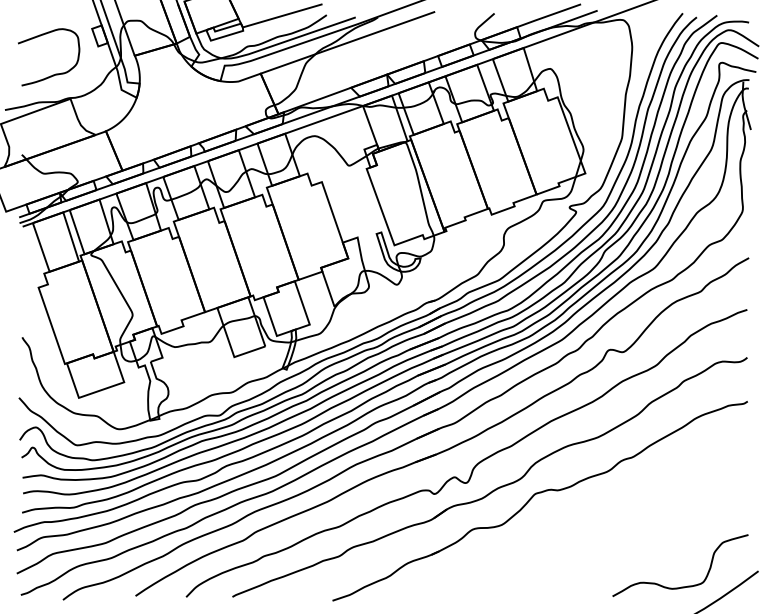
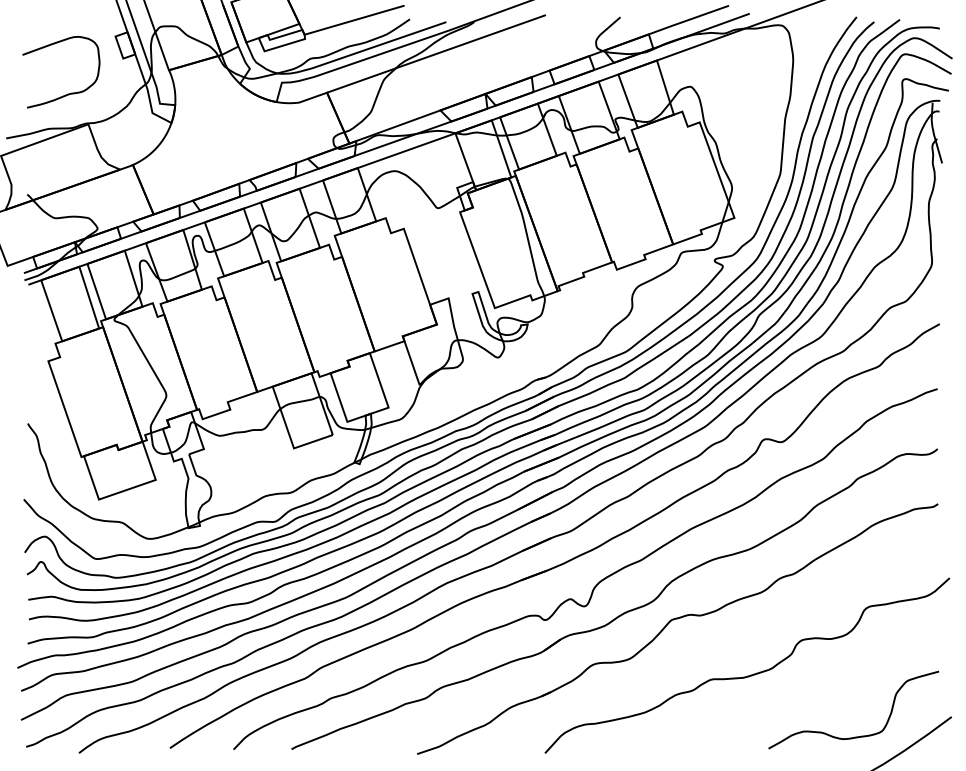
curve: (598, 537) -> (750, 674), added

